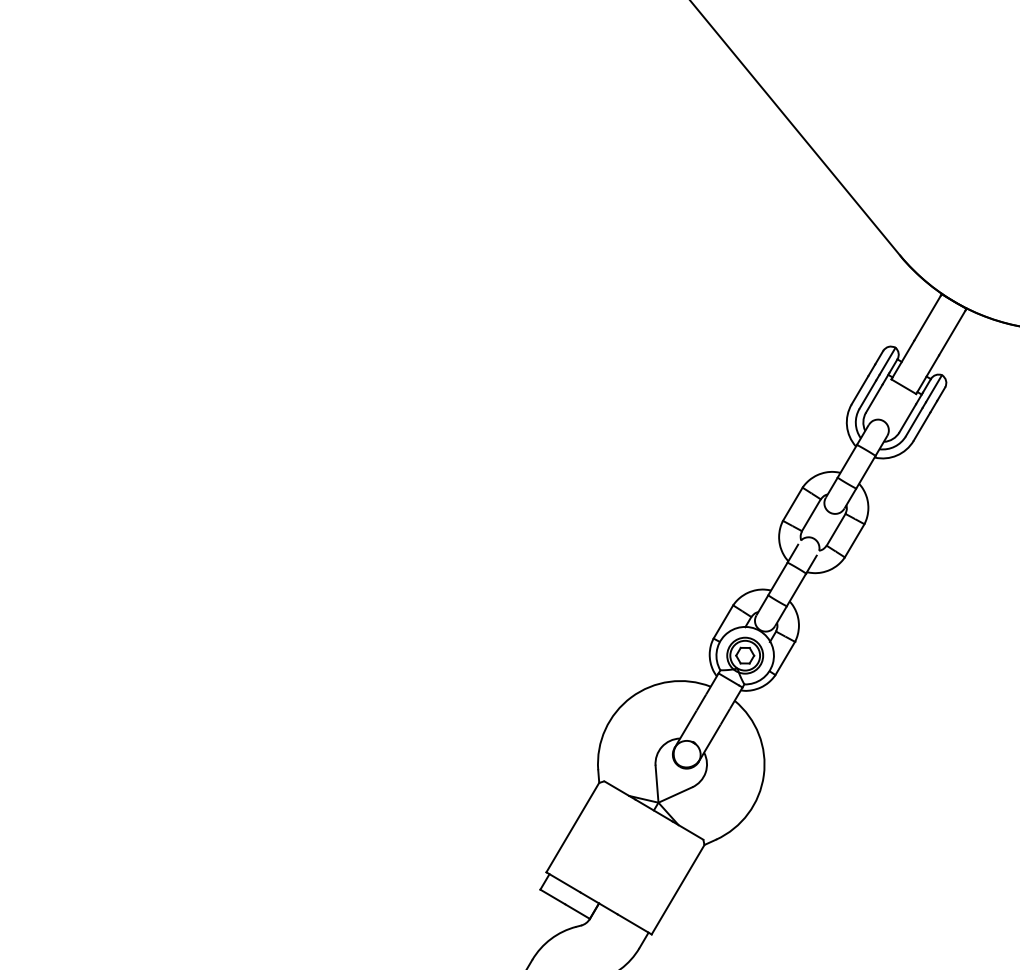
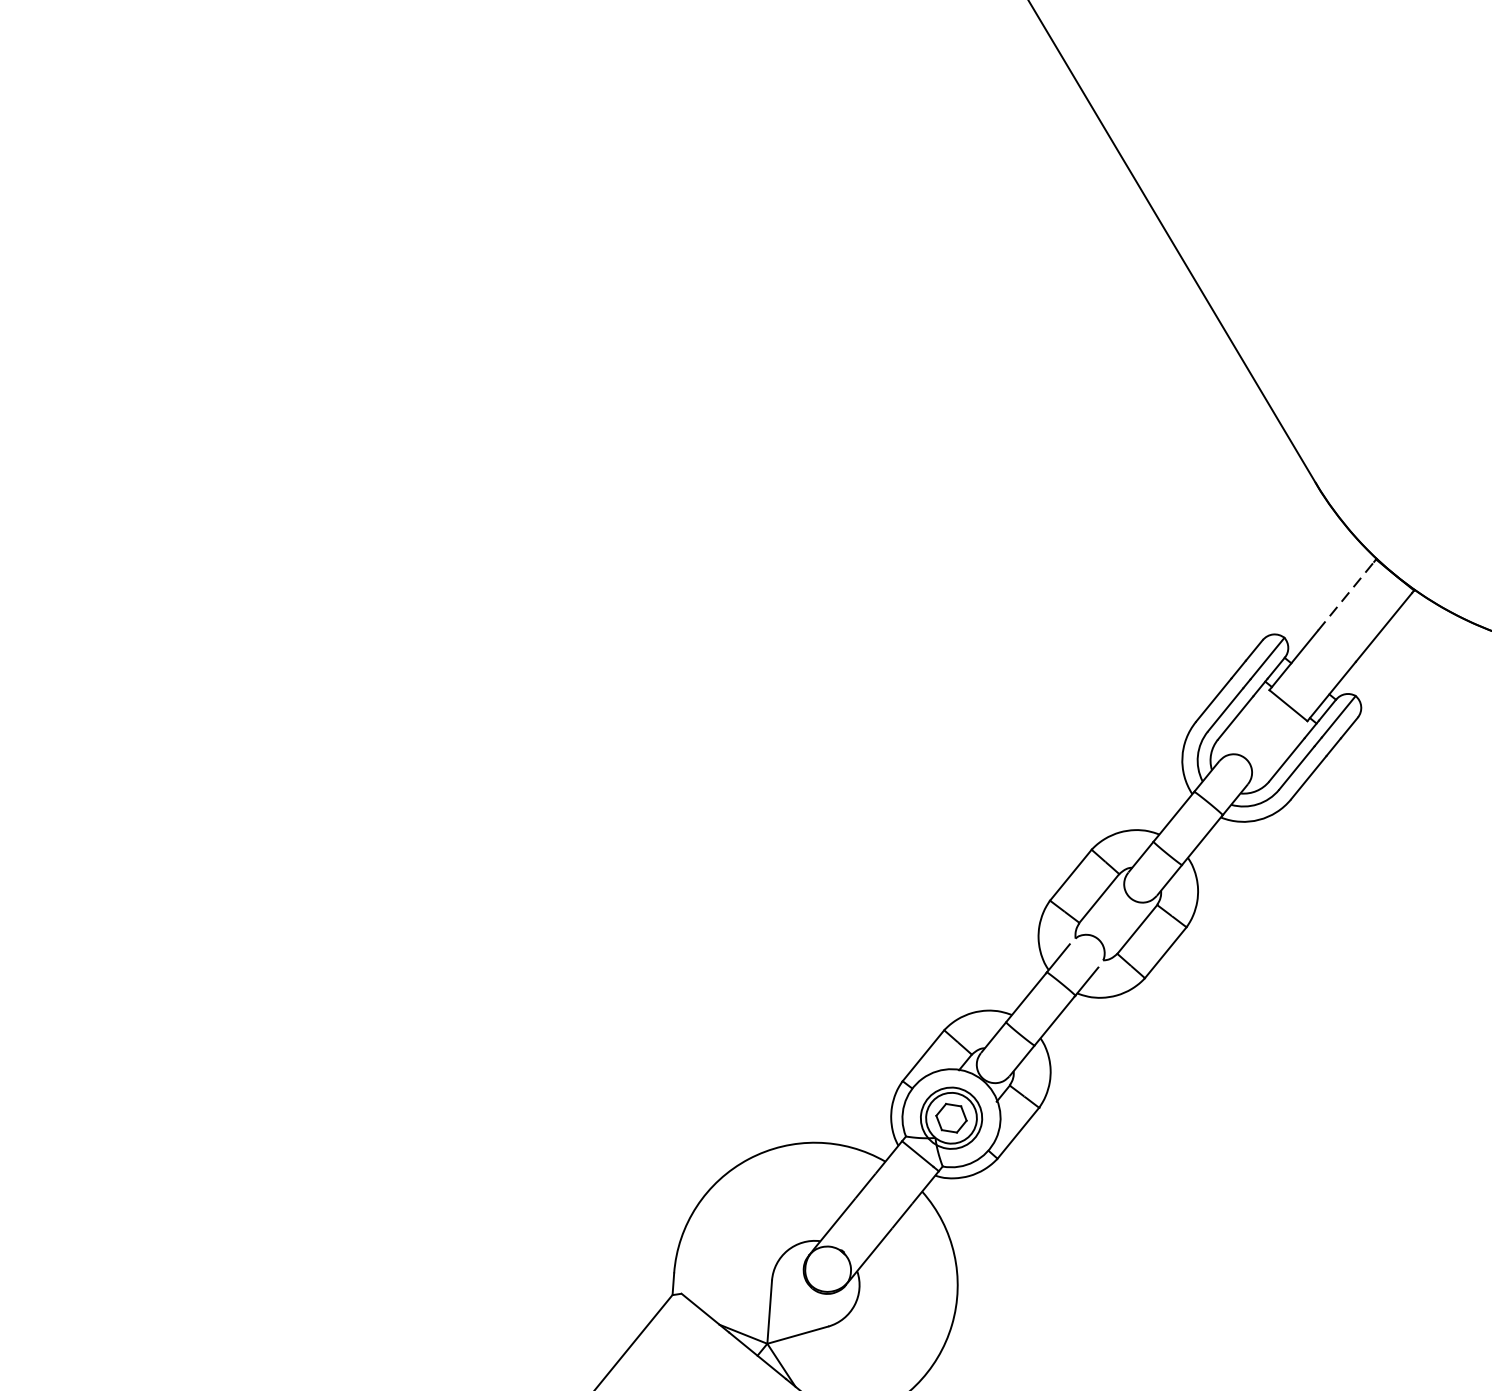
line: (927, 317) -> (1346, 595), solid -> dashed

